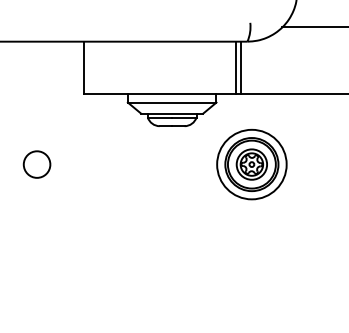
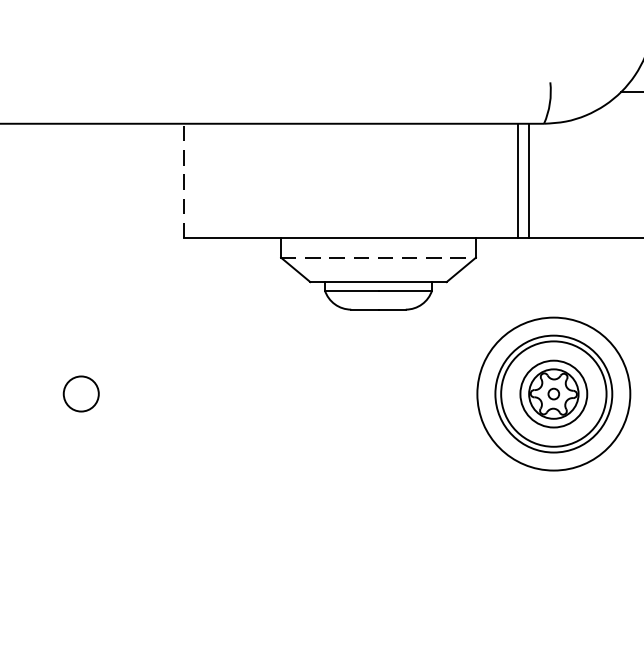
line: (83, 67) -> (183, 180), solid -> dashed
line: (172, 102) -> (379, 257), solid -> dashed
circle: (36, 164) -> (80, 393), size x0.6

